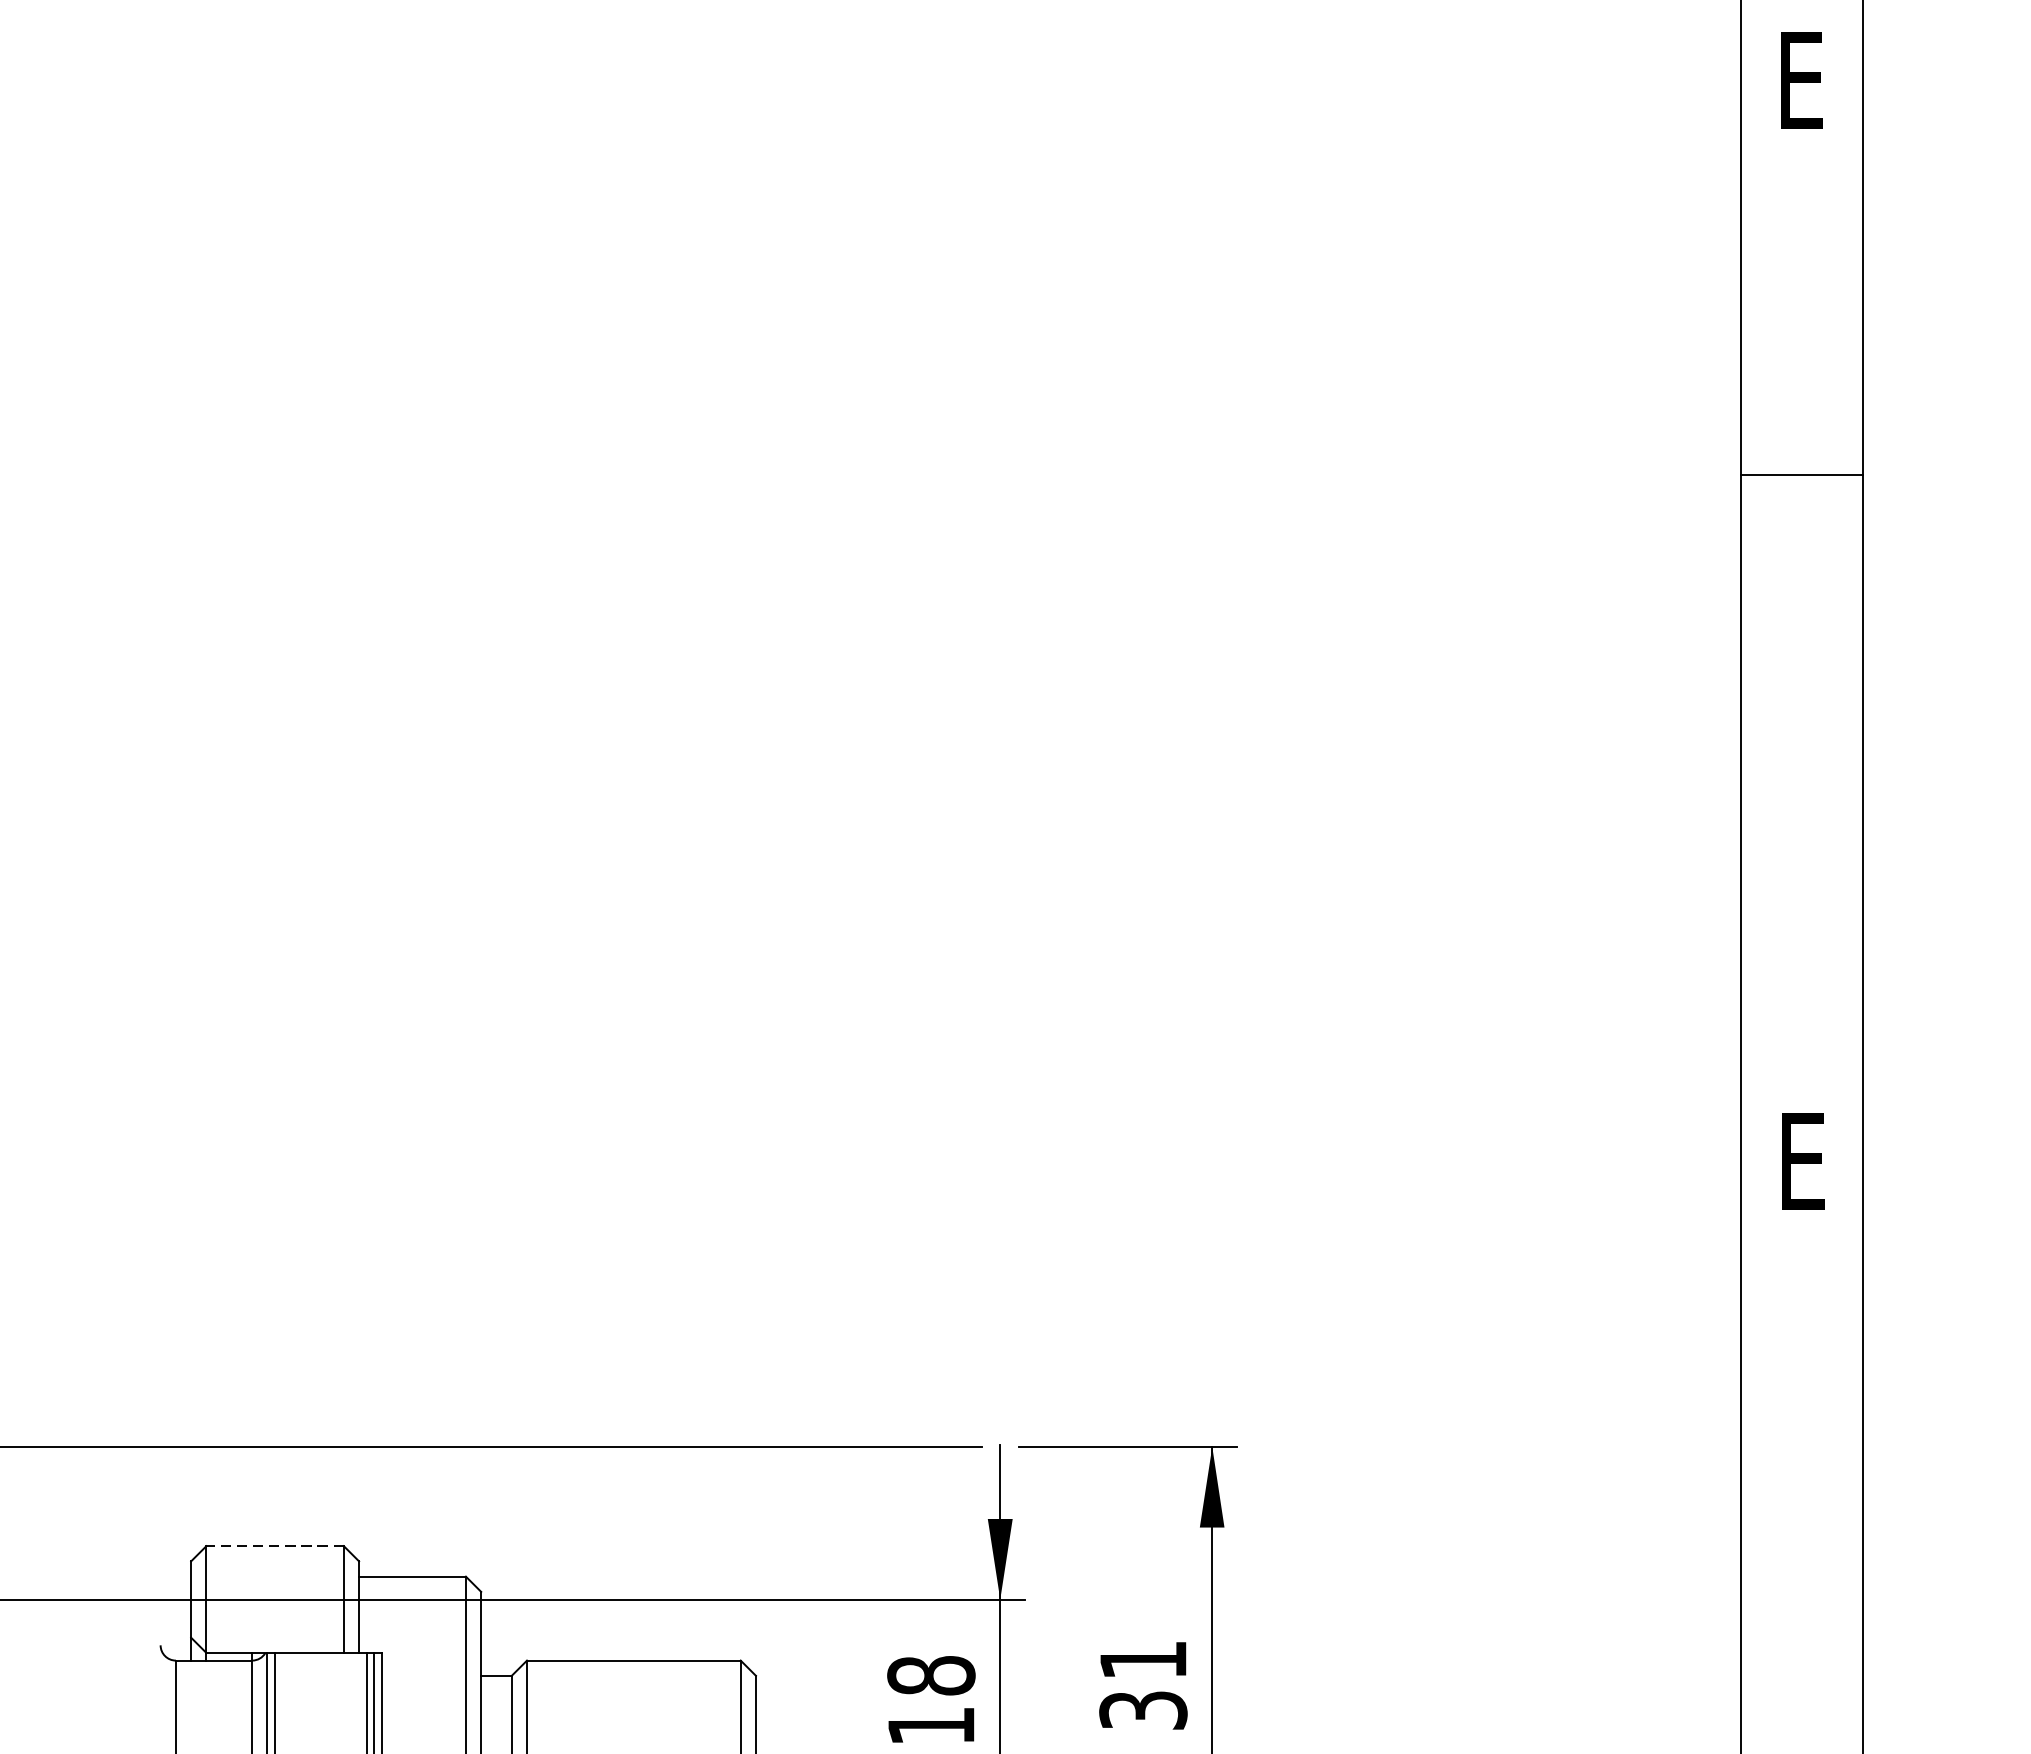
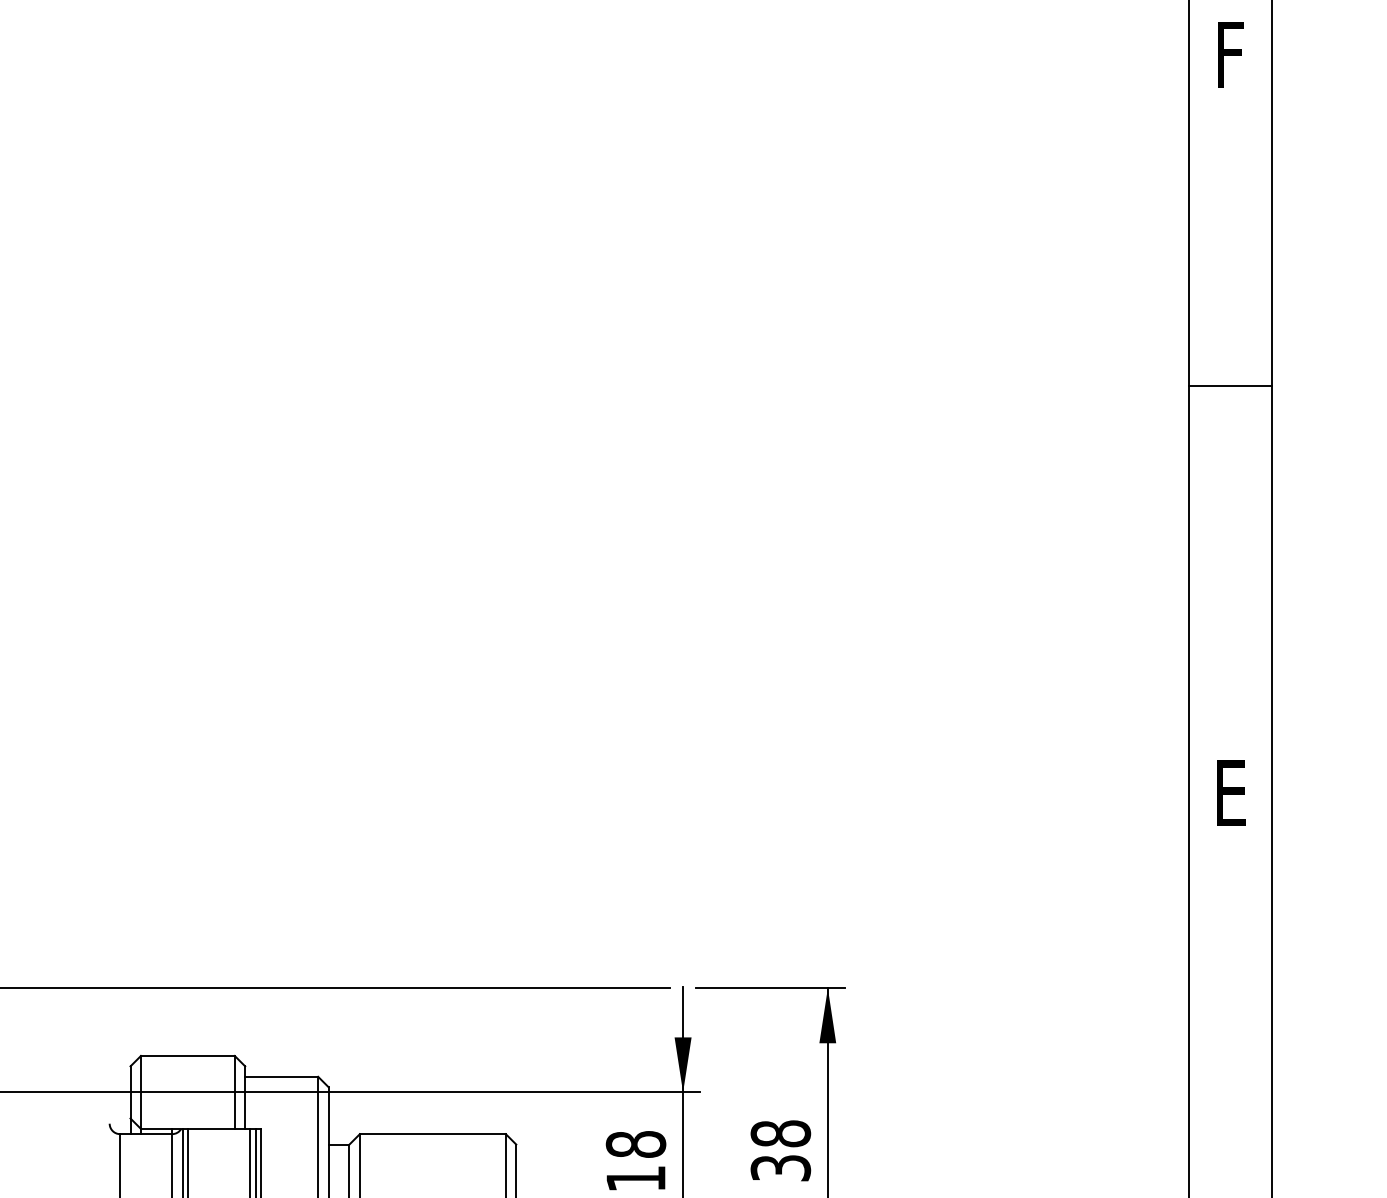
text: (1801, 79) -> (1230, 54), E -> F
line: (1801, 475) -> (1230, 385), moved
line: (274, 1545) -> (187, 1055), dashed -> solid
text: (1142, 1659) -> (780, 1133), 31 -> 38

